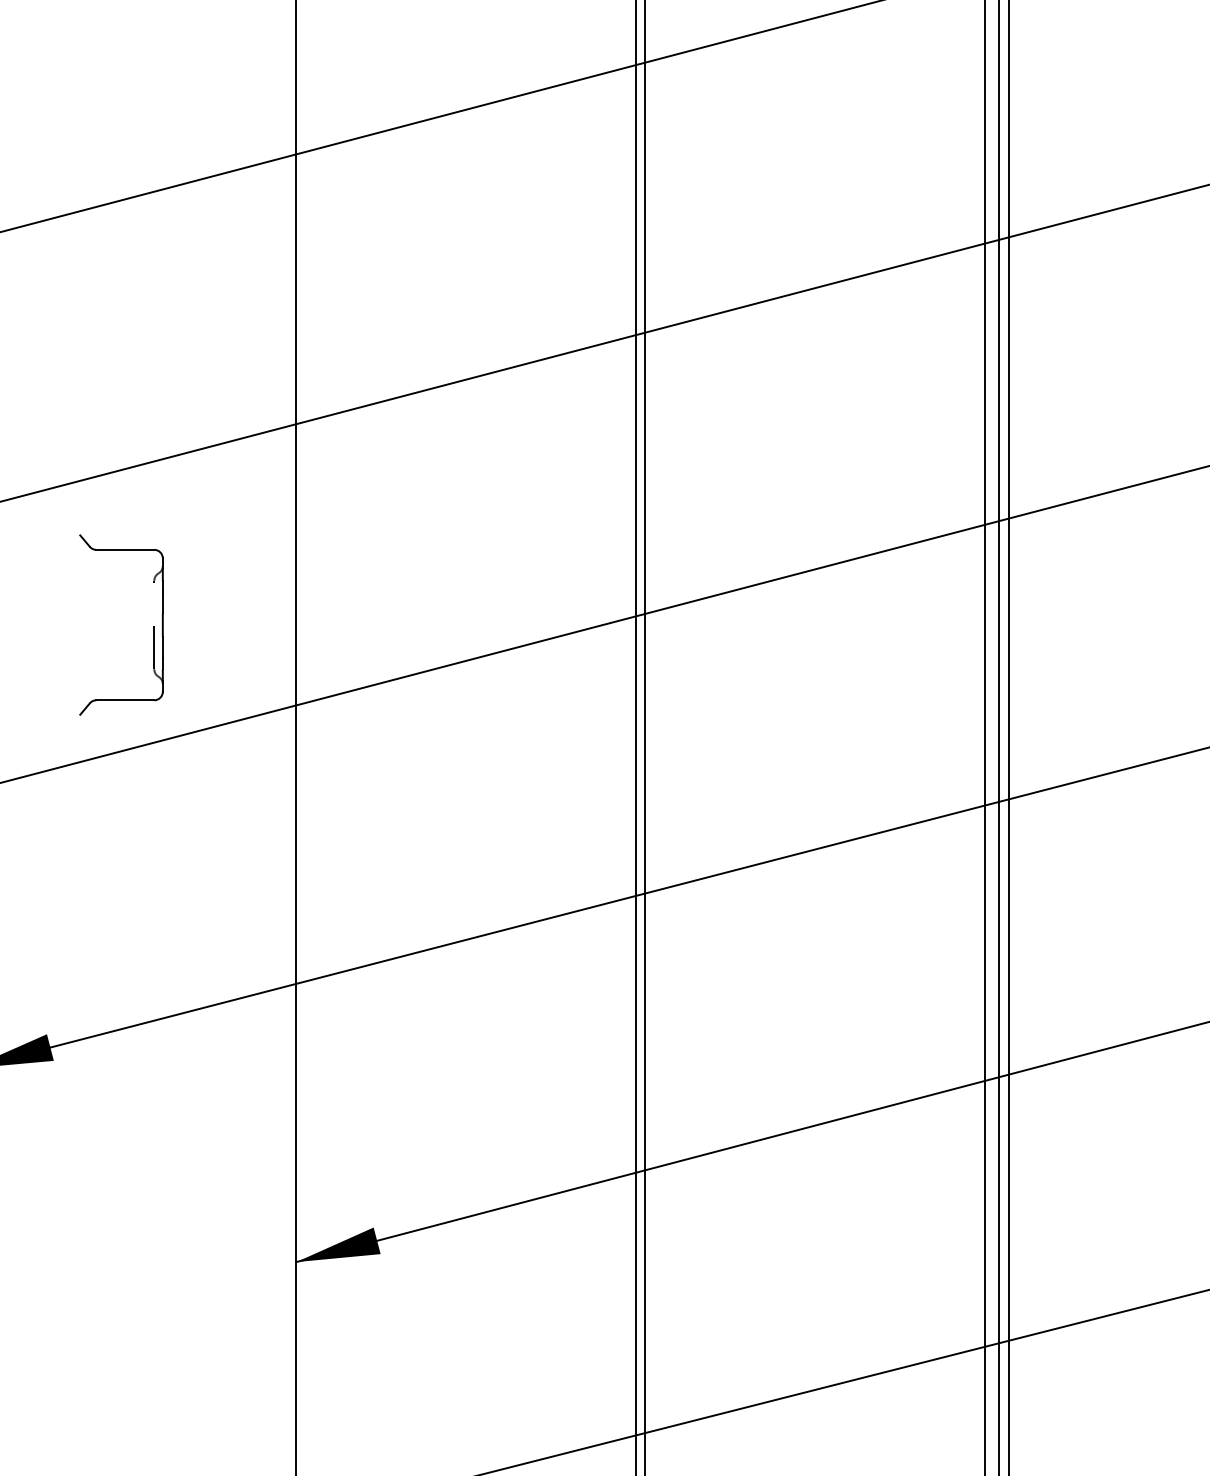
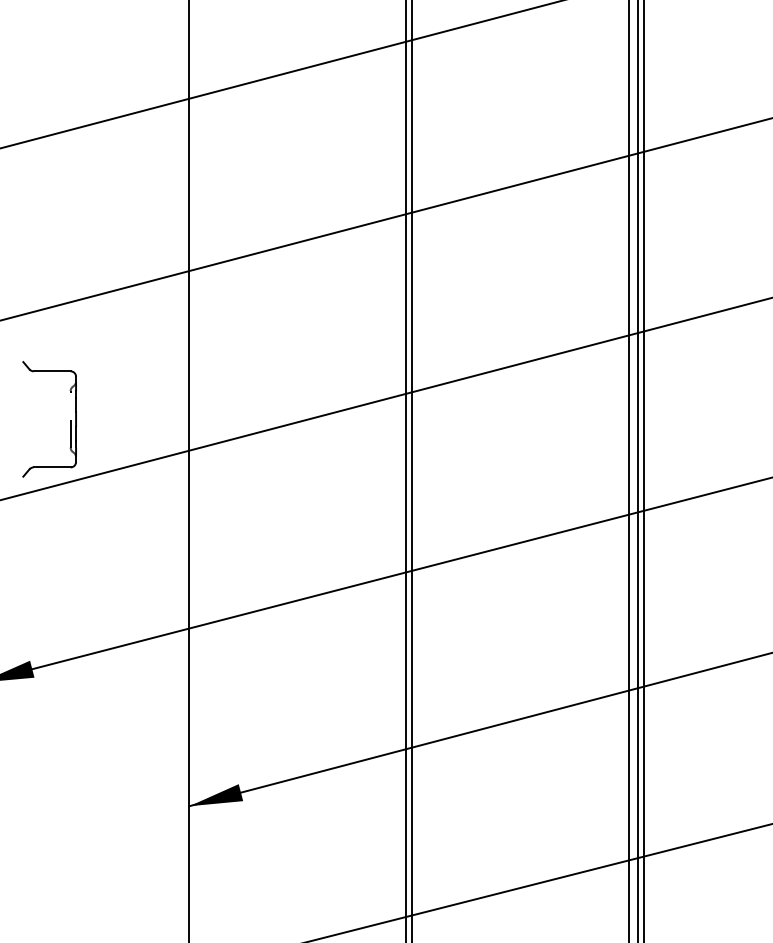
part: (154, 626) -> (70, 420), moved

